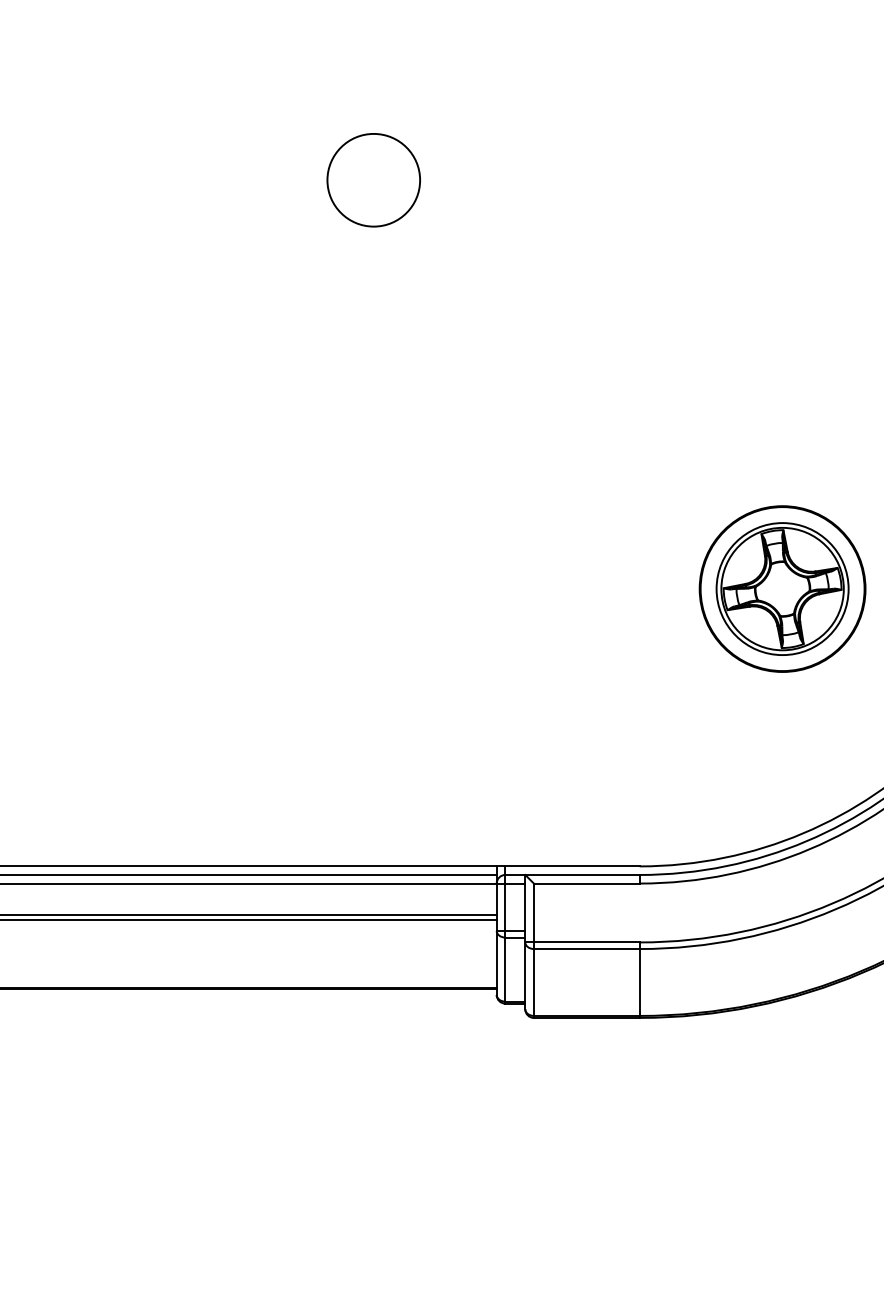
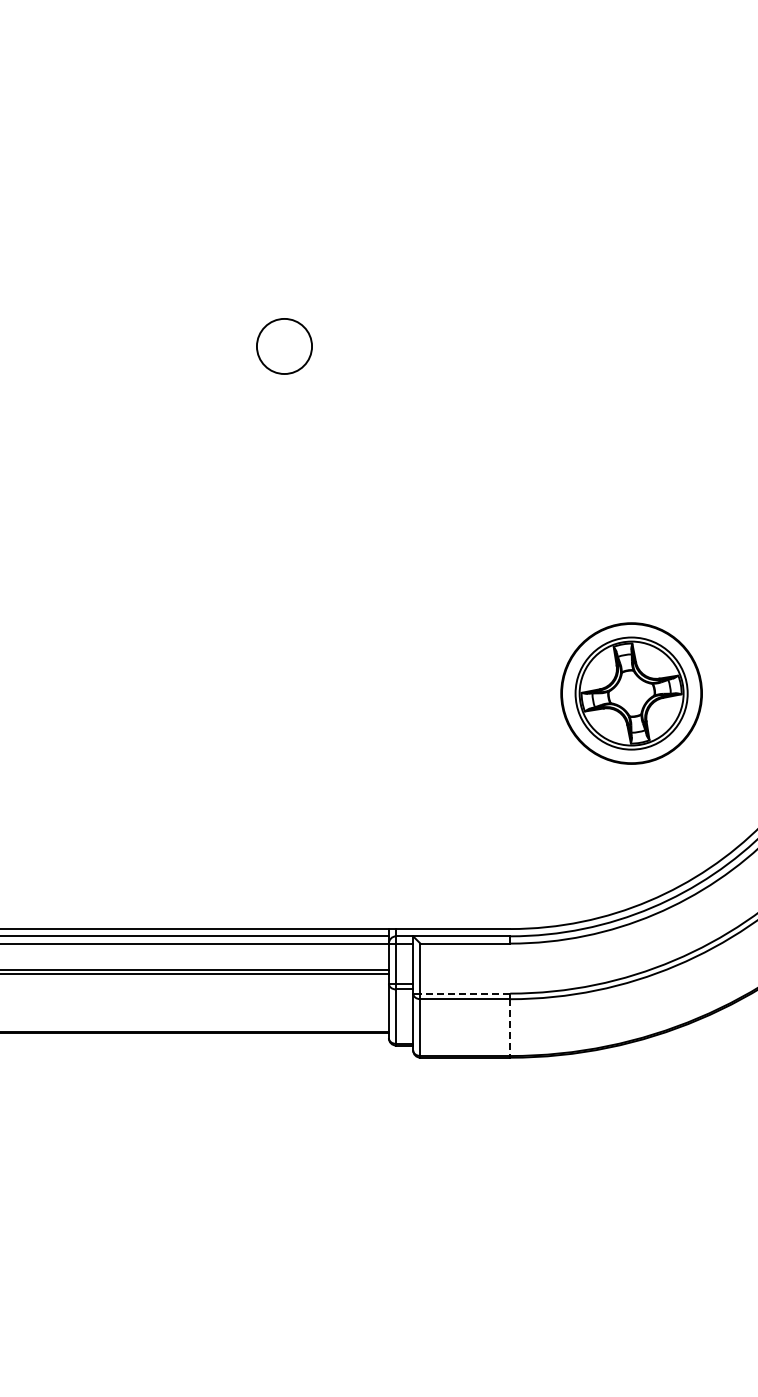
circle: (373, 180) -> (284, 346), size x0.7
line: (586, 942) -> (465, 993), solid -> dashed
line: (639, 983) -> (510, 1028), solid -> dashed

